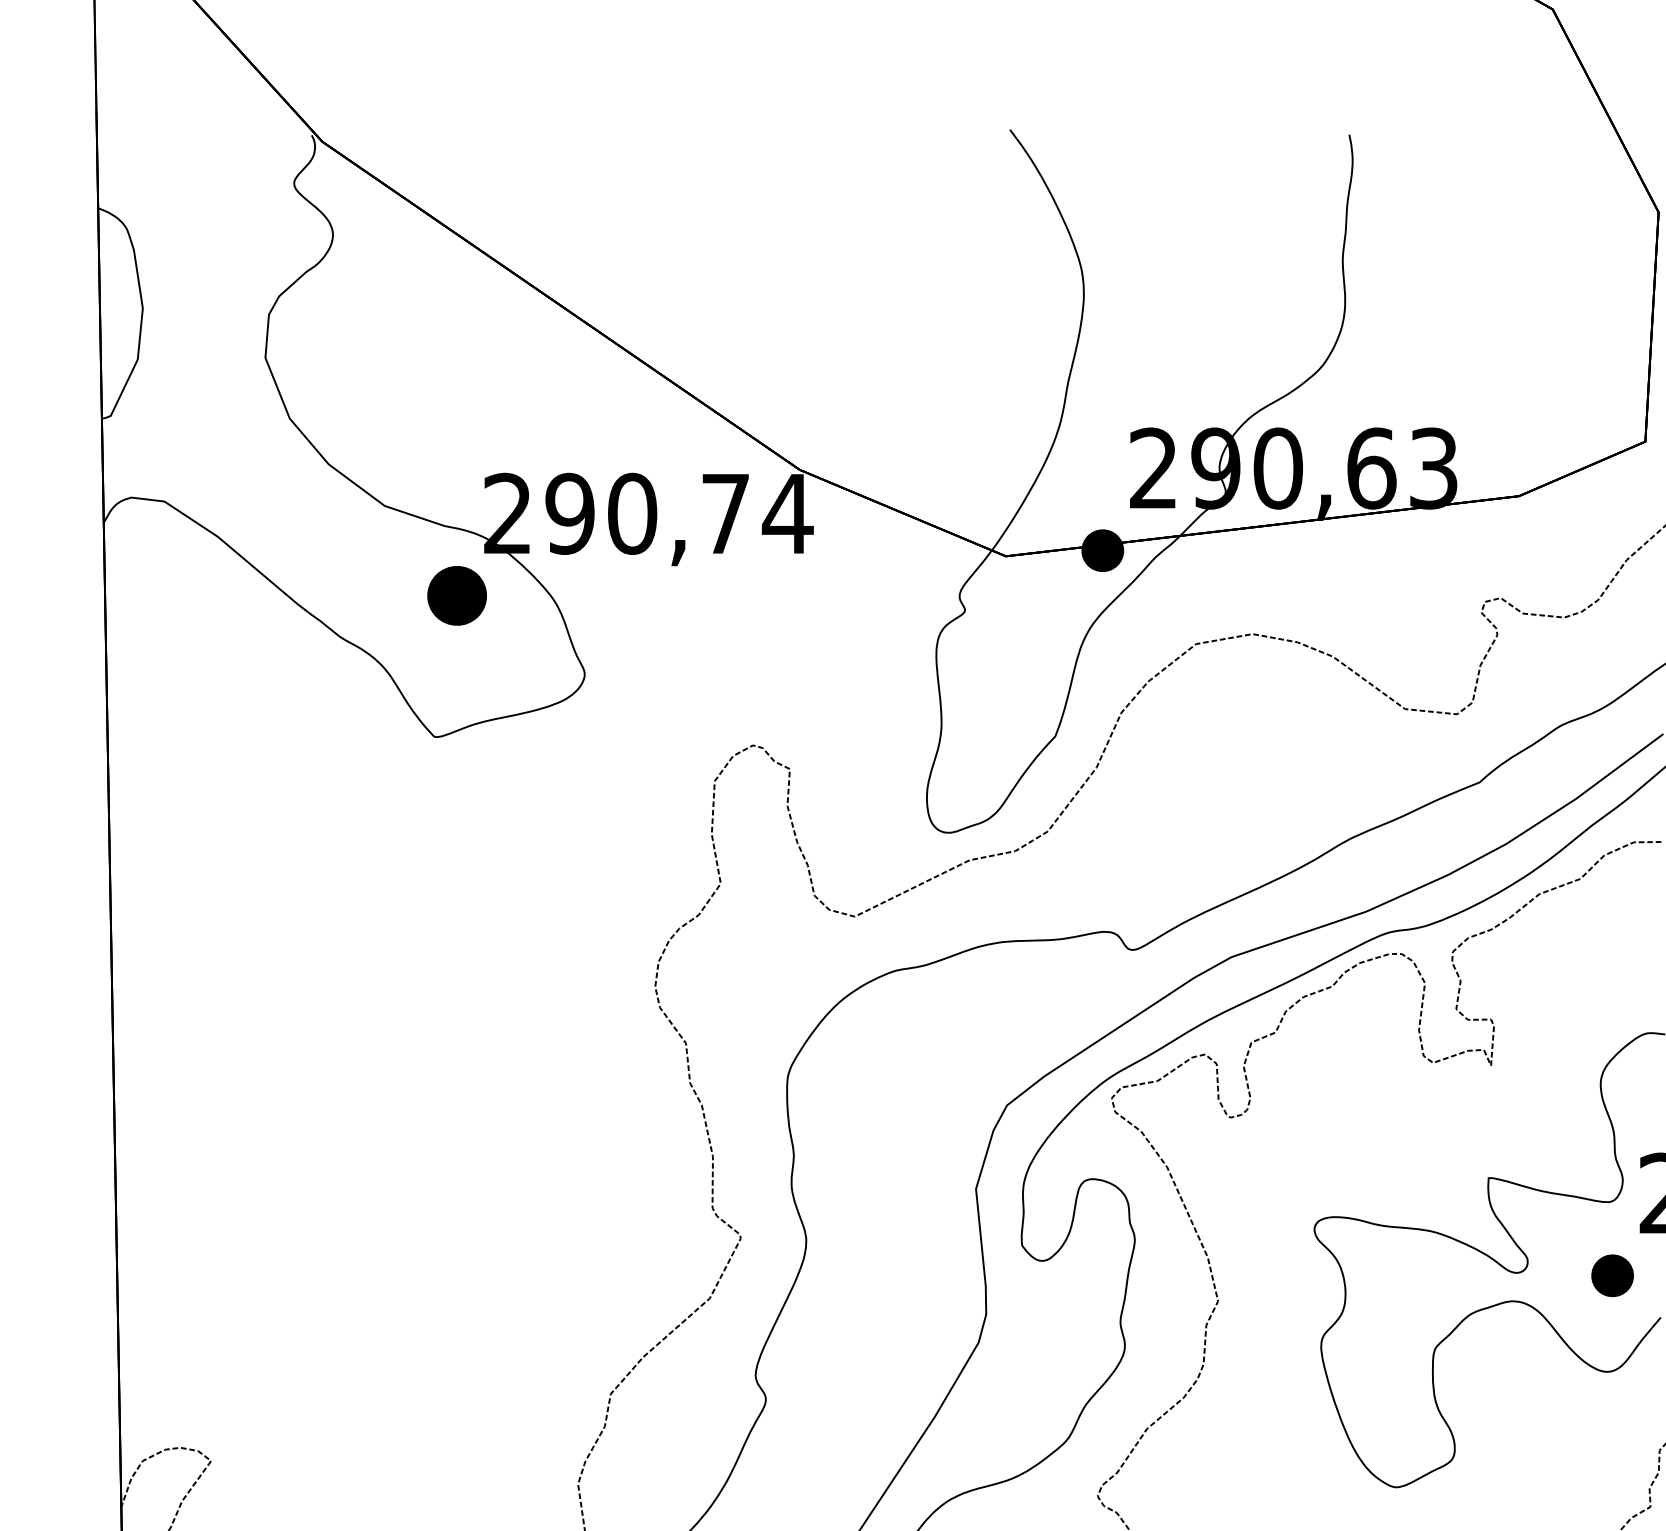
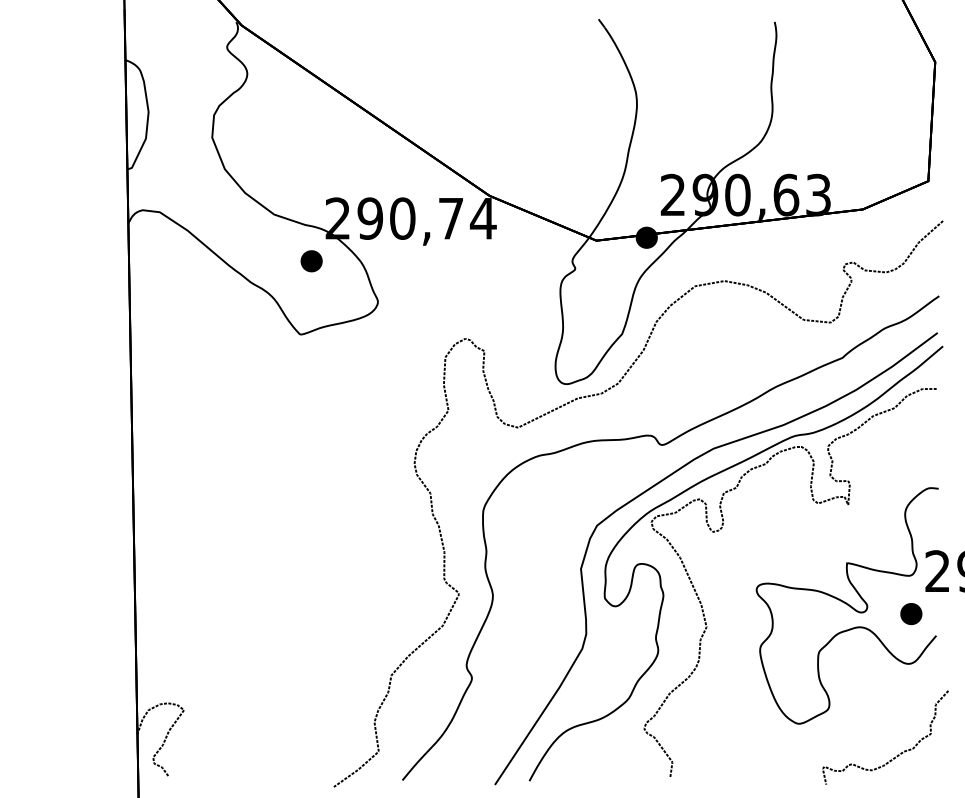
part: (456, 596) -> (311, 261), size x0.71

